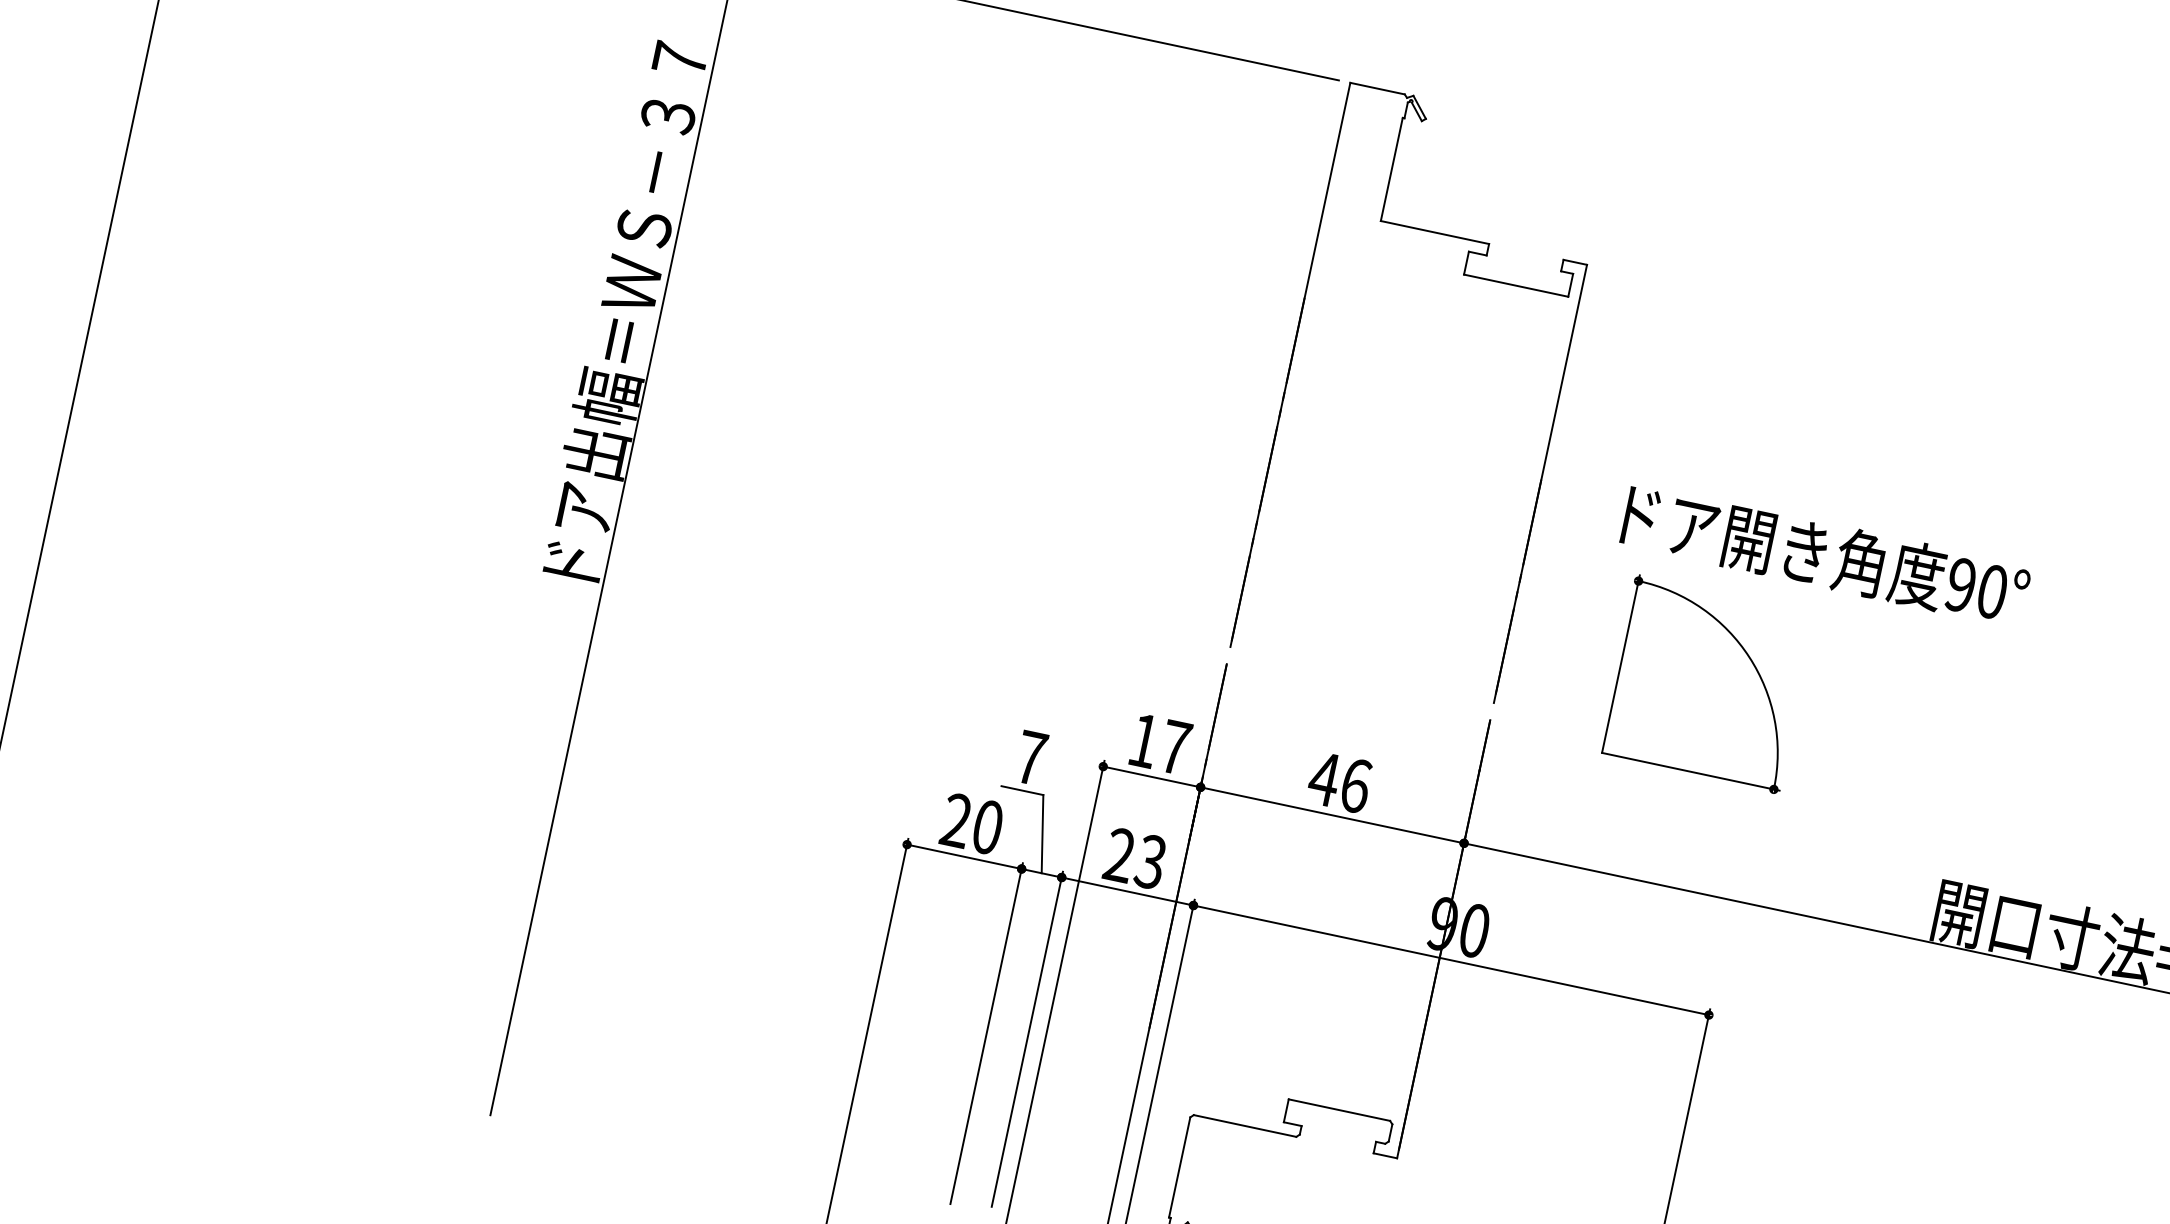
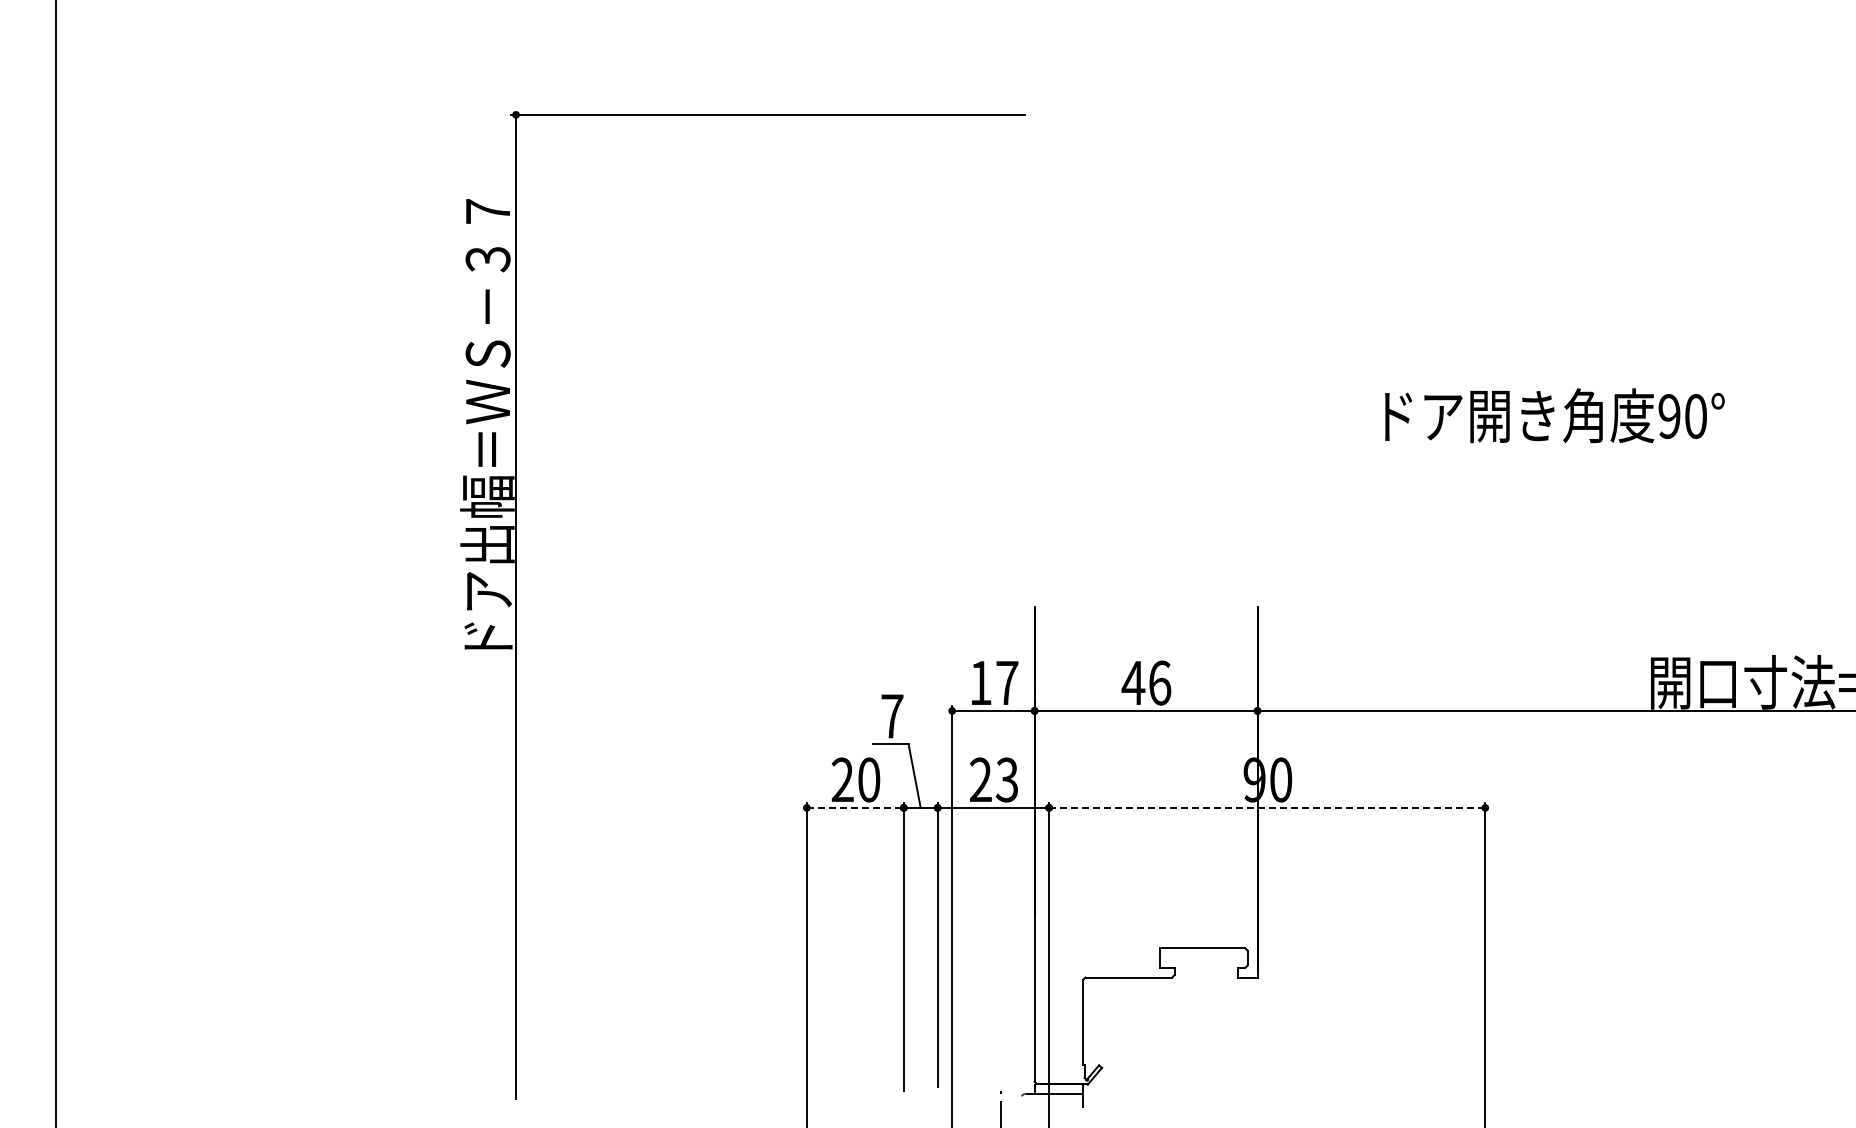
part: (1463, 275) -> (1159, 251), removed
text: (1825, 555) -> (1554, 415), moved
part: (1706, 684) -> (1426, 540), removed
line: (964, 856) -> (855, 807), solid -> dashed
line: (1450, 959) -> (1266, 807), solid -> dashed

